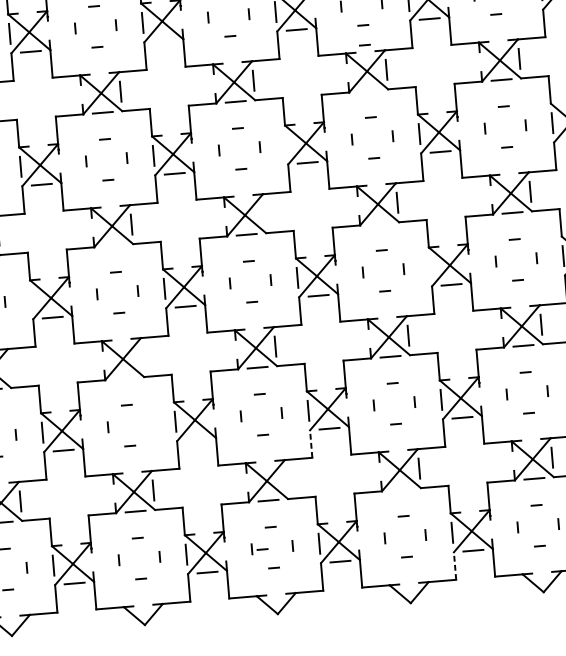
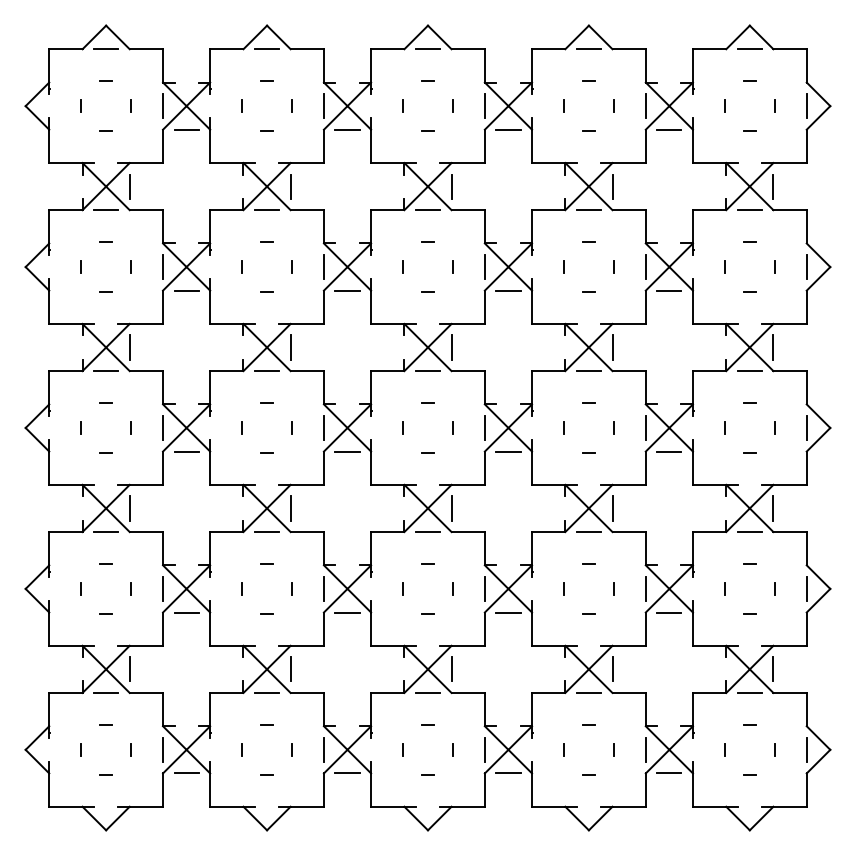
line: (163, 40) -> (347, 129), added
line: (364, 44) -> (588, 154), removed
line: (368, 91) -> (588, 210), added
line: (286, 145) -> (484, 267), added
line: (264, 213) -> (451, 347), added
line: (379, 224) -> (588, 371), added
line: (114, 246) -> (267, 371), added
line: (430, 266) -> (645, 427), added
line: (32, 299) -> (163, 427), added
line: (142, 357) -> (290, 508), added
line: (9, 368) -> (129, 508), added
line: (125, 378) -> (267, 532), added
line: (148, 423) -> (291, 588), added
line: (196, 439) -> (347, 612), added
line: (310, 444) -> (484, 629), dashed -> solid
line: (286, 479) -> (451, 669), added
line: (401, 489) -> (588, 692), added
line: (262, 549) -> (415, 750), removed
line: (454, 566) -> (645, 790), dashed -> solid

